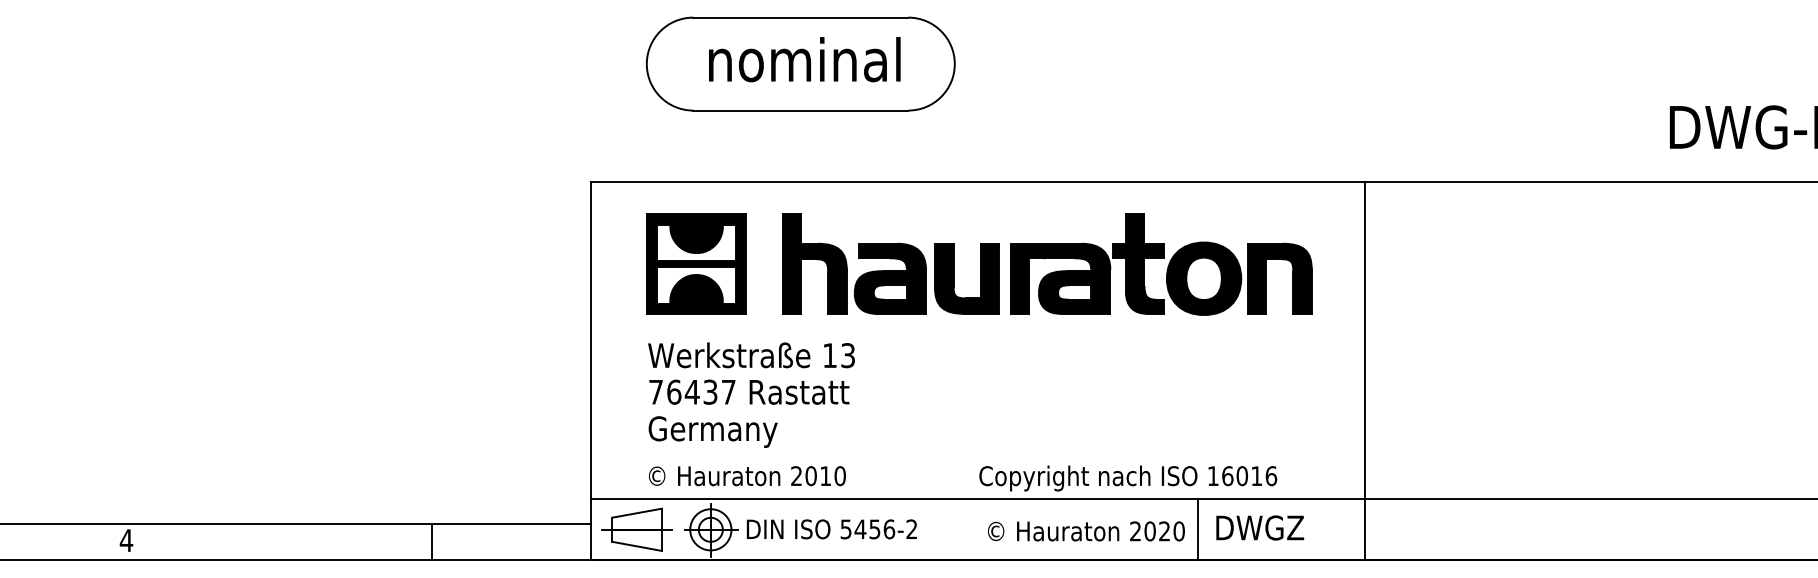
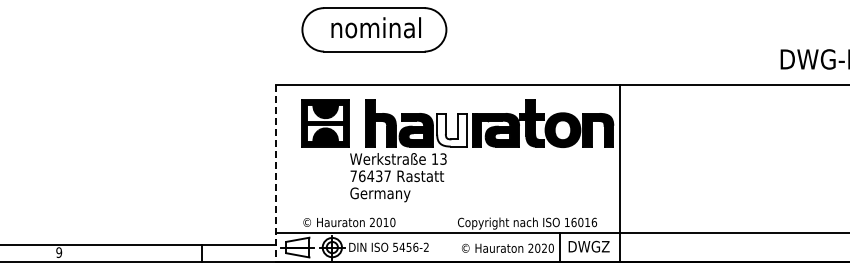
fill: (967, 277) -> (452, 129), removed
line: (591, 371) -> (276, 173), solid -> dashed
line: (1365, 371) -> (620, 173), moved
text: (751, 394) -> (398, 177), moved
text: (127, 540) -> (59, 252), 4 -> 9

